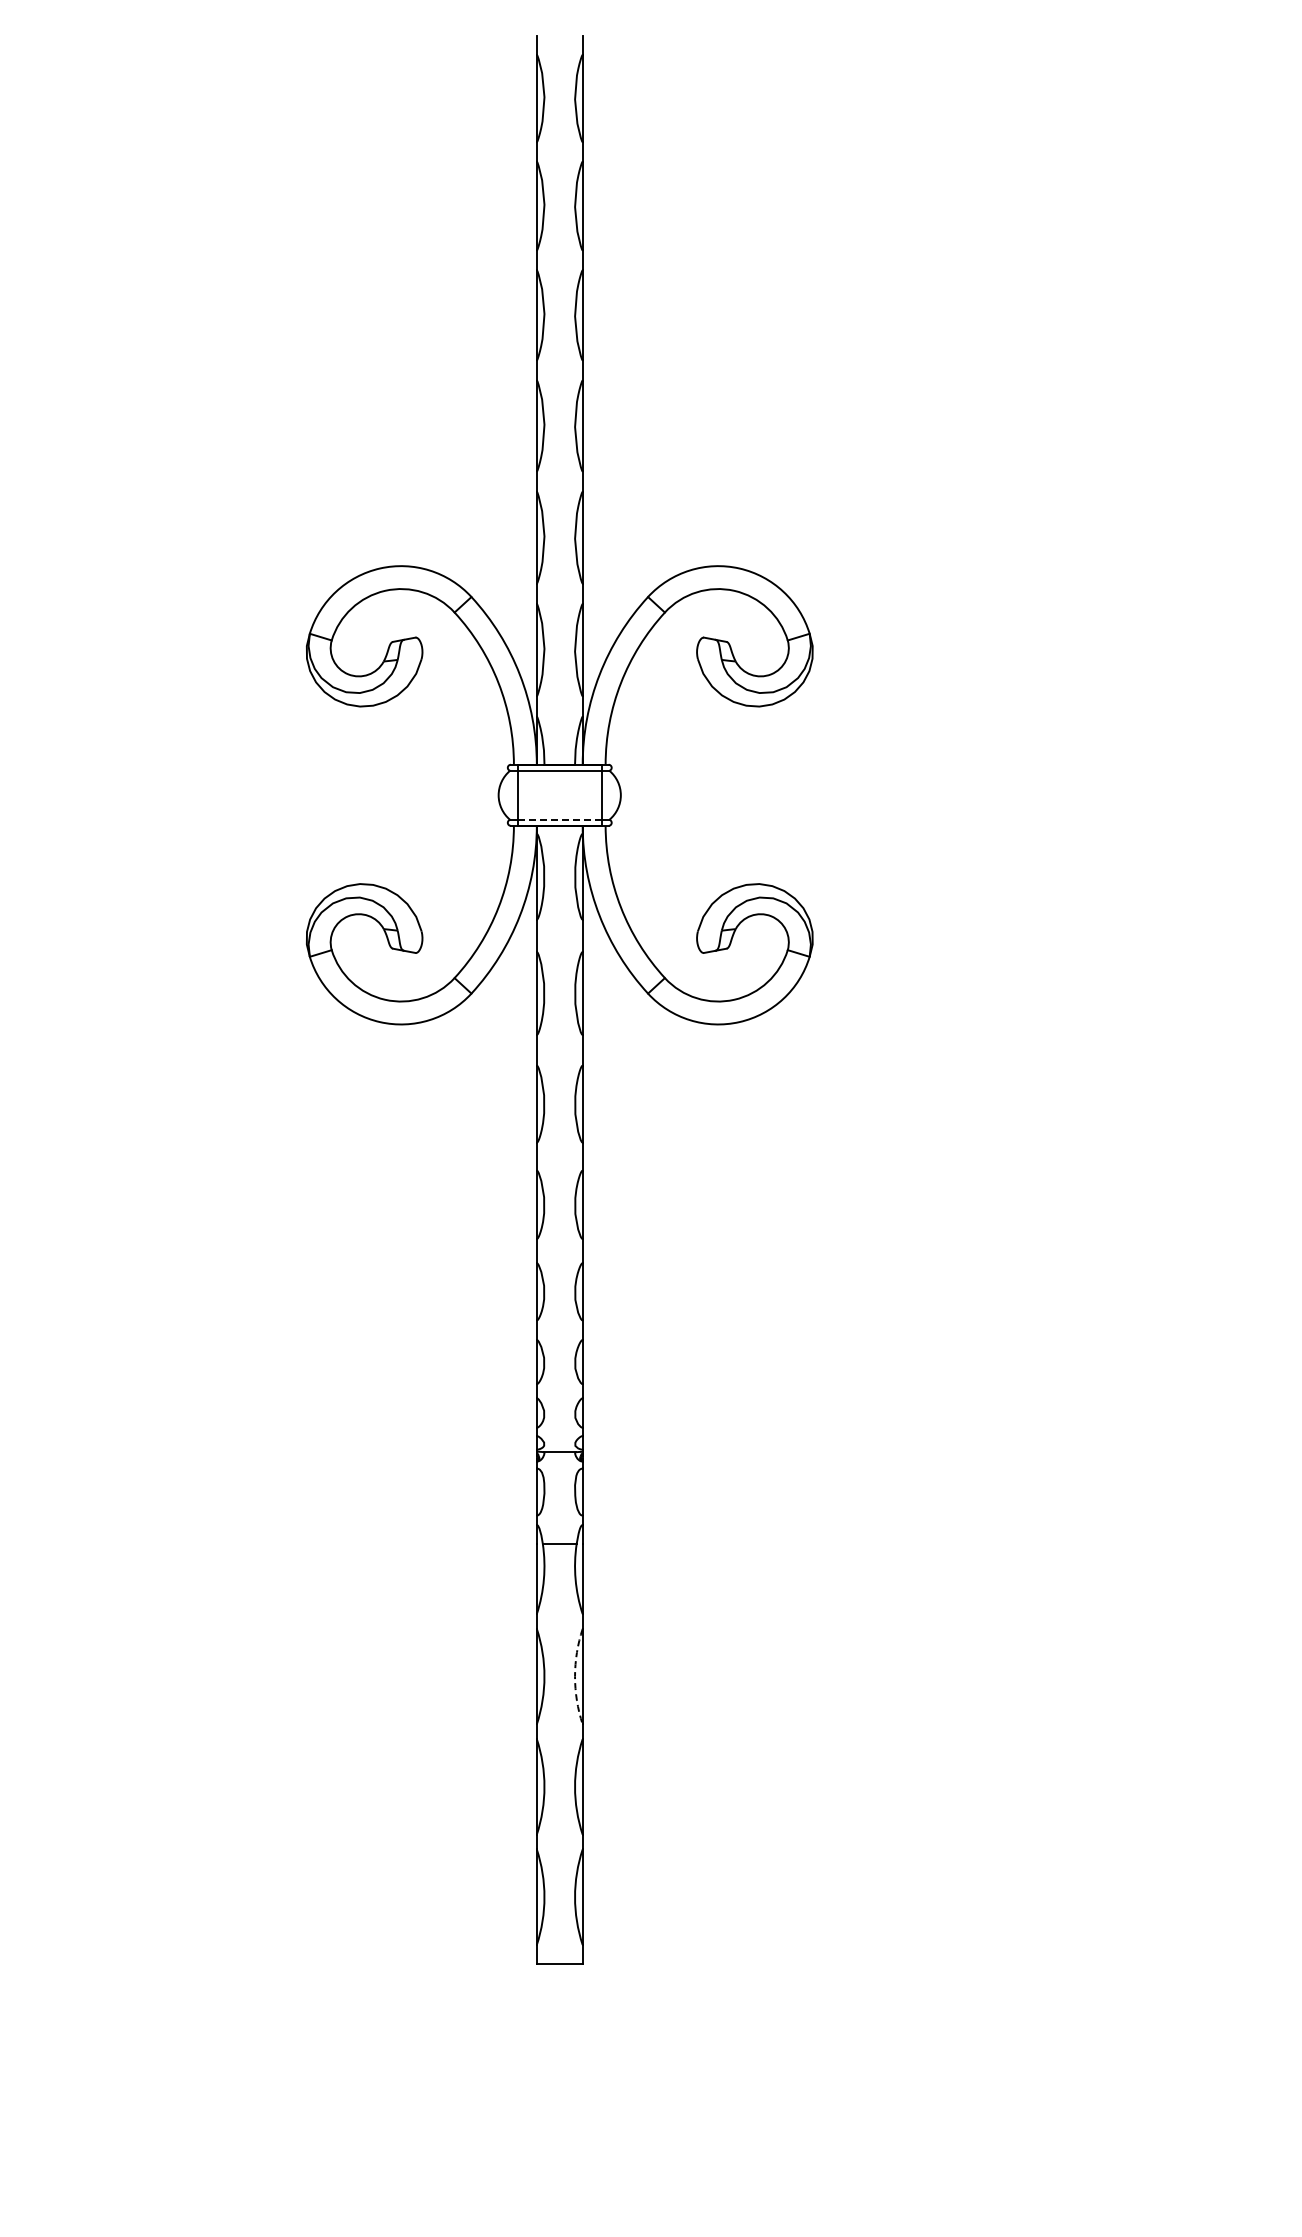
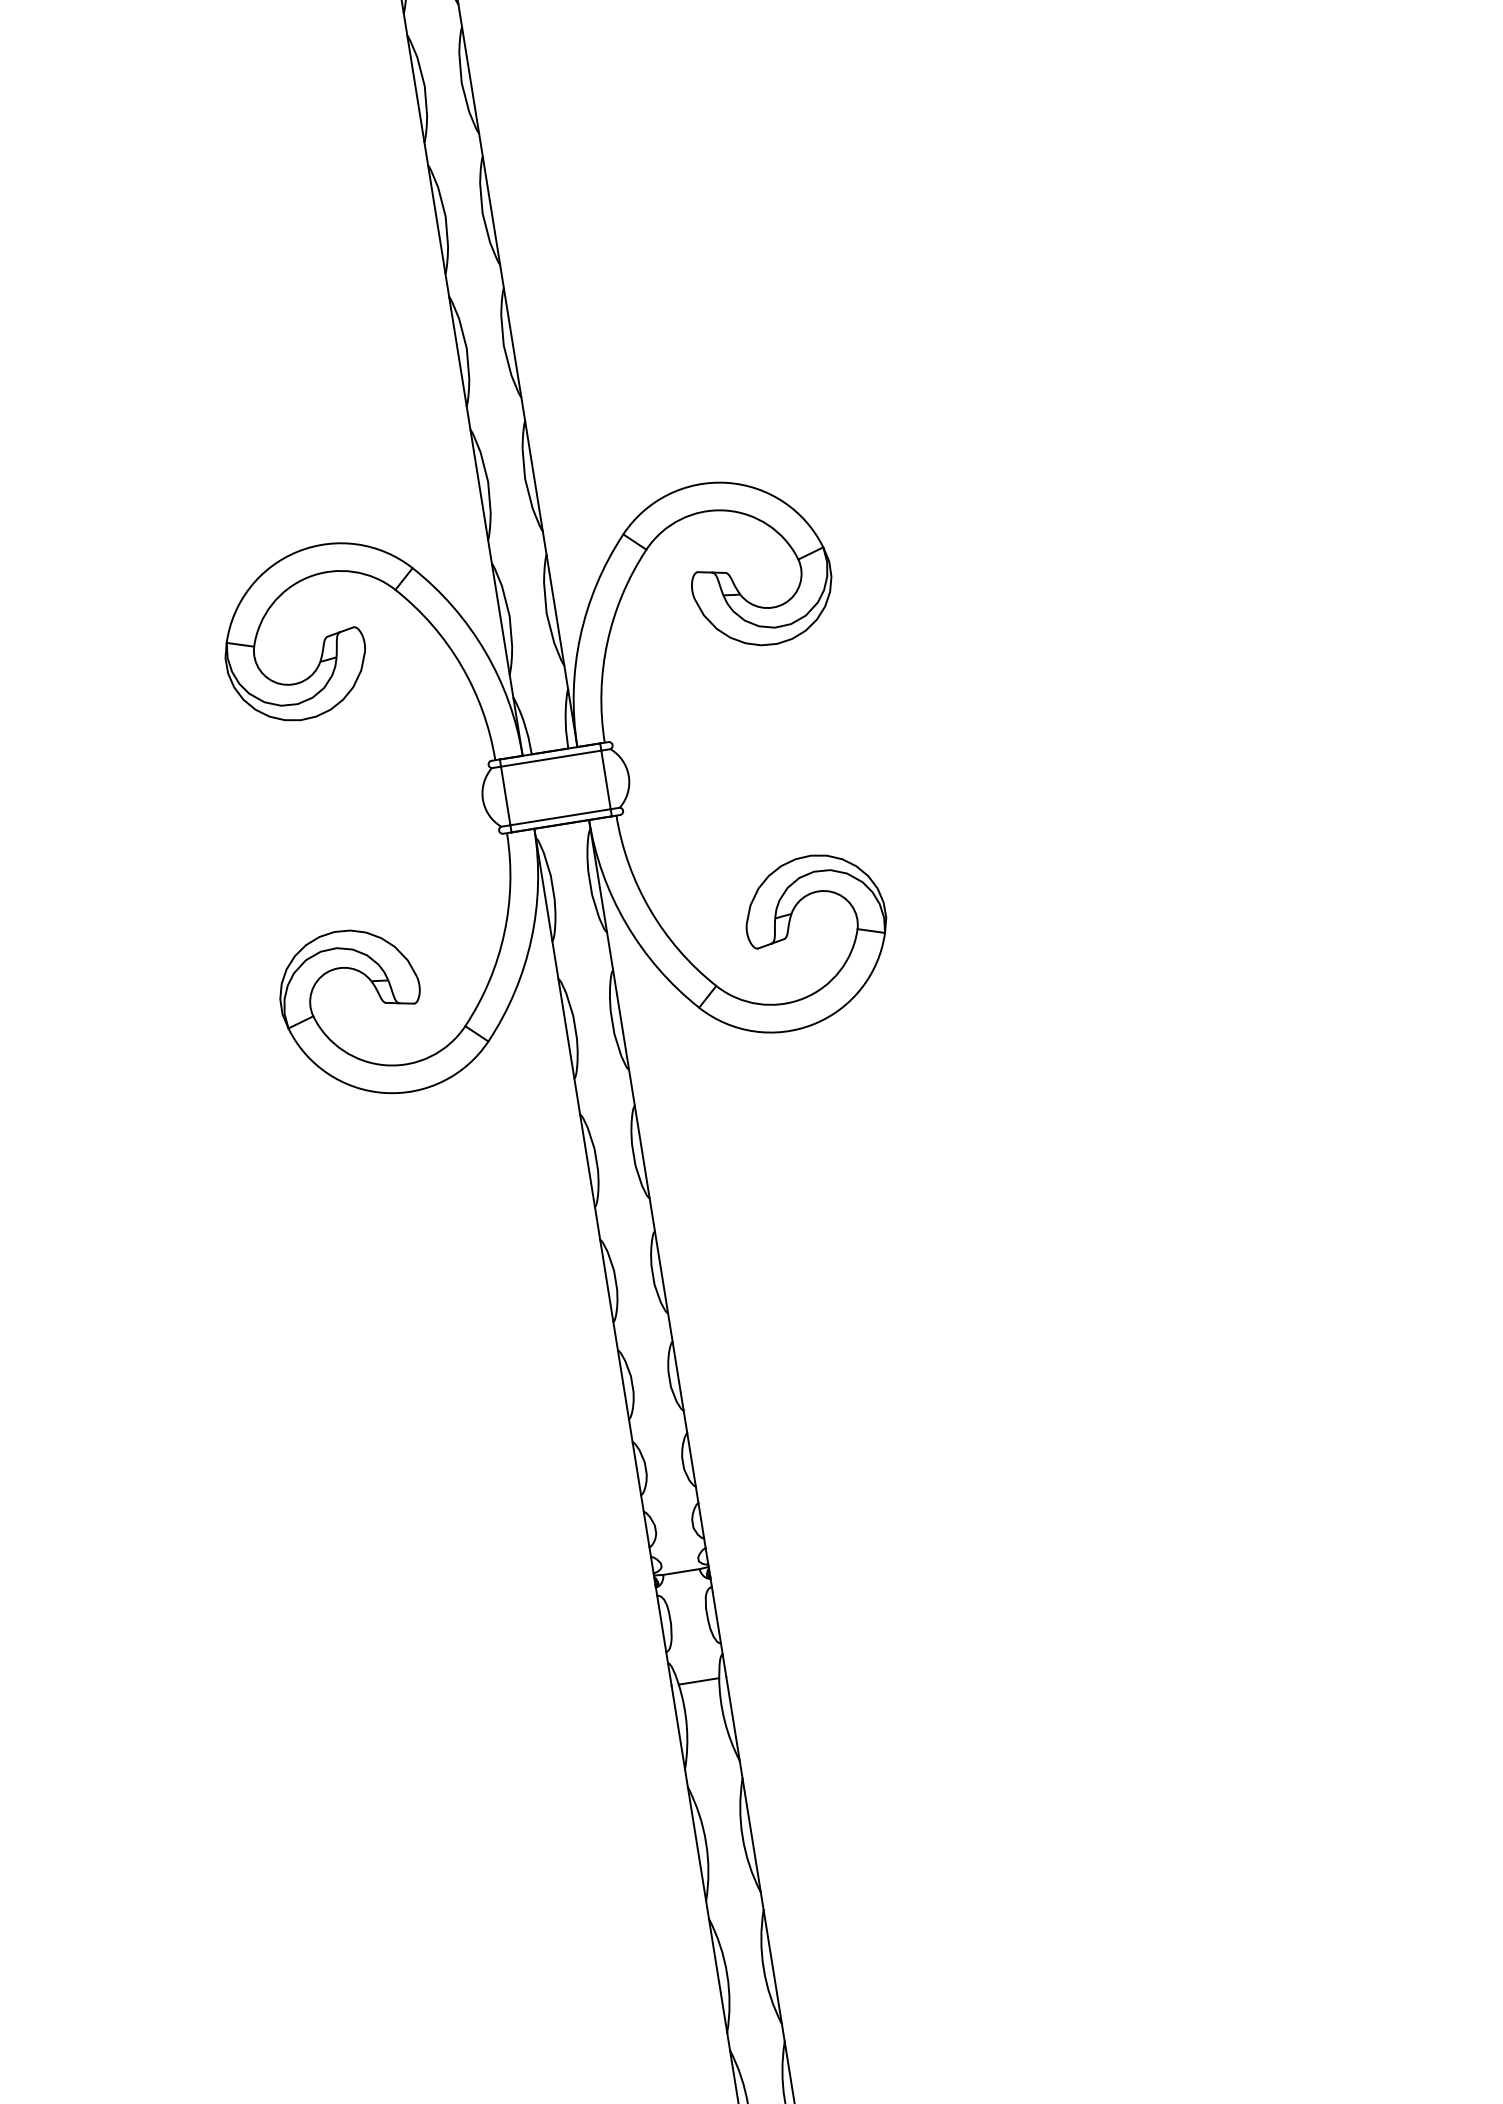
line: (560, 819) -> (561, 816), dashed -> solid
arc: (575, 1676) -> (743, 1836), dashed -> solid

